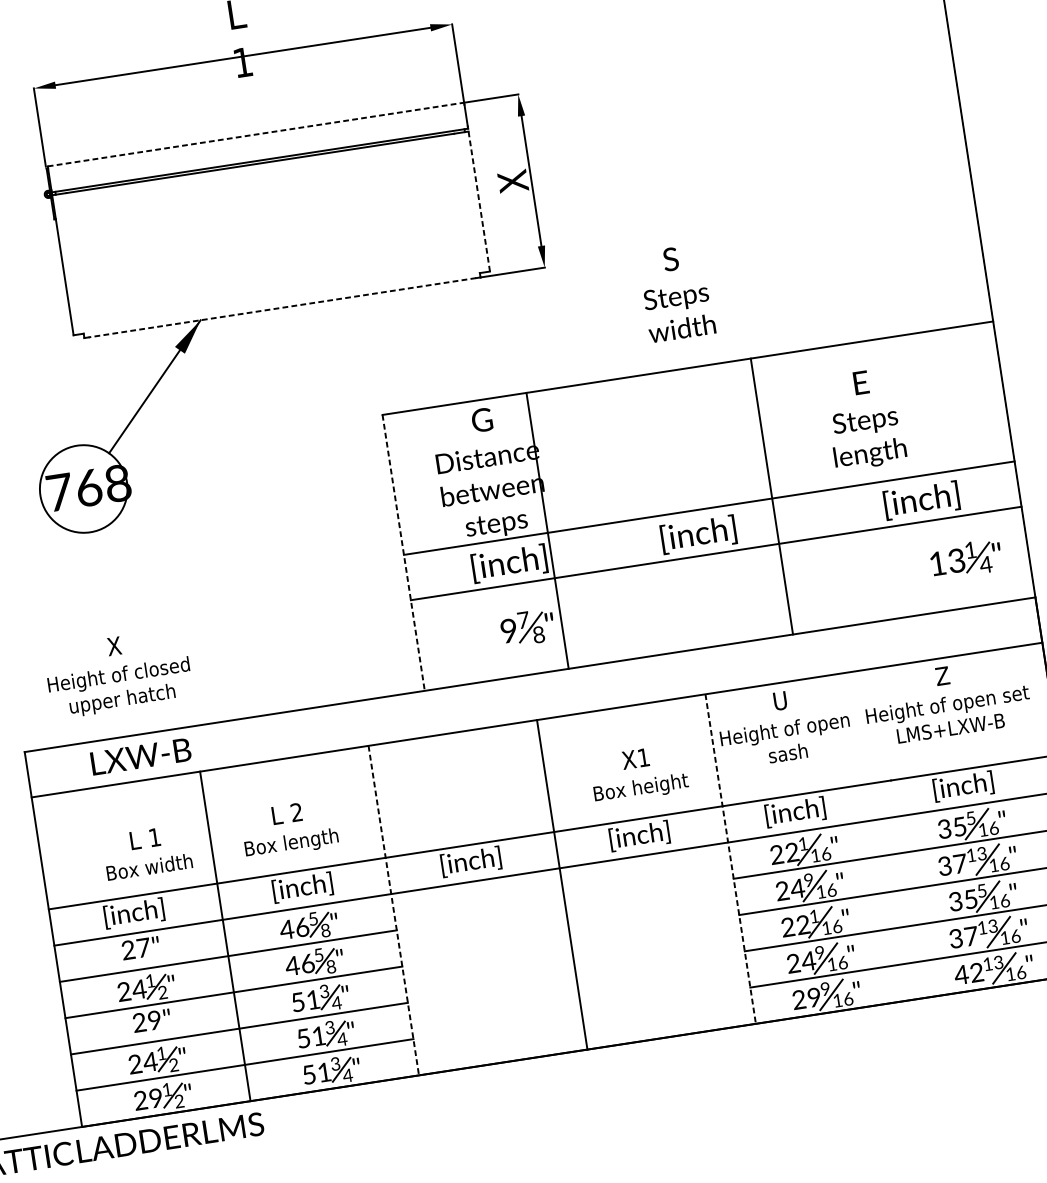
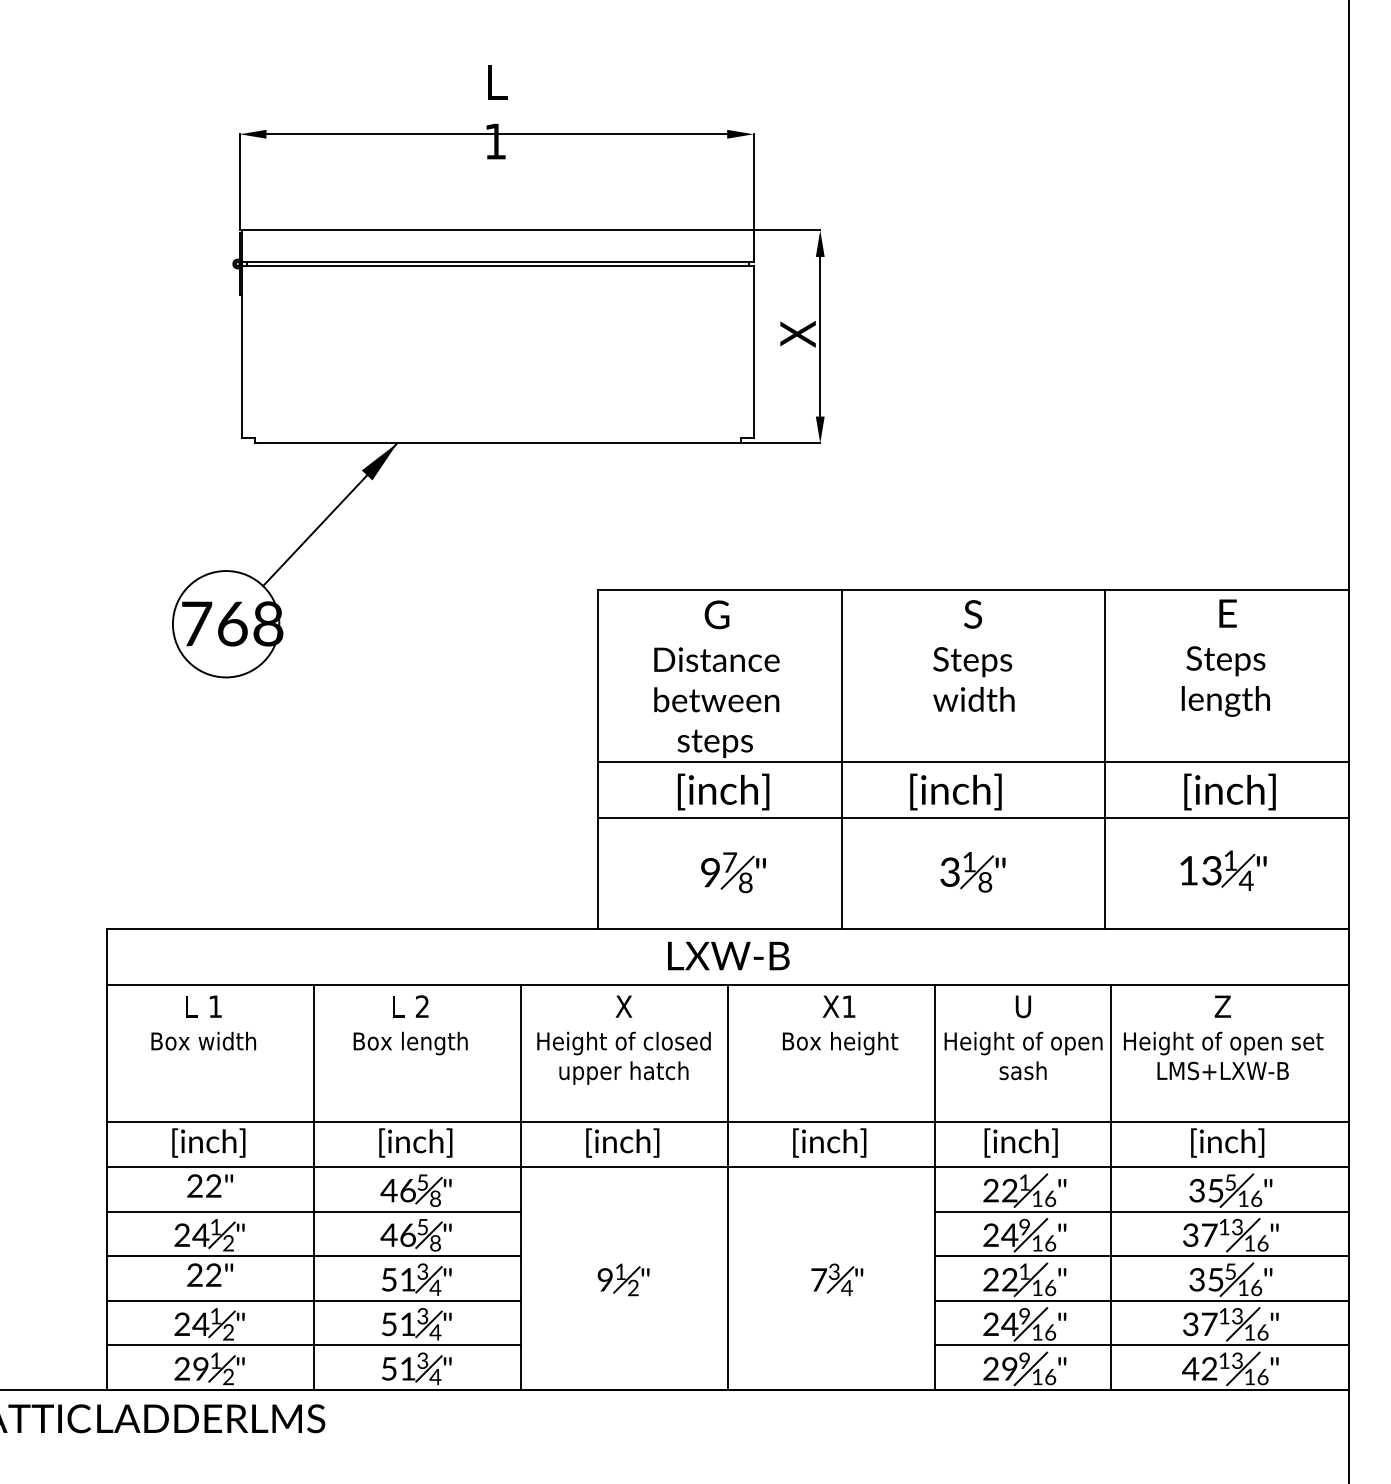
line: (256, 134) -> (498, 230), dashed -> solid
line: (479, 201) -> (753, 351), dashed -> solid
text: (676, 292) -> (973, 655), moved
line: (282, 308) -> (497, 443), dashed -> solid
text: (864, 418) -> (1225, 657), moved
line: (771, 496) -> (1104, 759), moved
line: (547, 530) -> (842, 759), moved
line: (403, 552) -> (598, 759), dashed -> solid
part: (966, 559) -> (1223, 870), moved
part: (722, 598) -> (972, 872), added
text: (118, 673) -> (623, 1039), moved
text: (140, 756) -> (728, 955), moved
text: (639, 774) -> (840, 1025), moved
text: (289, 829) -> (410, 1025), moved
line: (873, 836) -> (1110, 1186), added
text: (147, 851) -> (203, 1022), moved
line: (730, 859) -> (934, 1187), dashed -> solid
line: (393, 910) -> (520, 1187), dashed -> solid
part: (662, 946) -> (837, 1279), added
text: (143, 947) -> (213, 1185), 27" -> 22"
part: (488, 972) -> (623, 1279), added
text: (154, 1020) -> (213, 1275), 29" -> 22"

